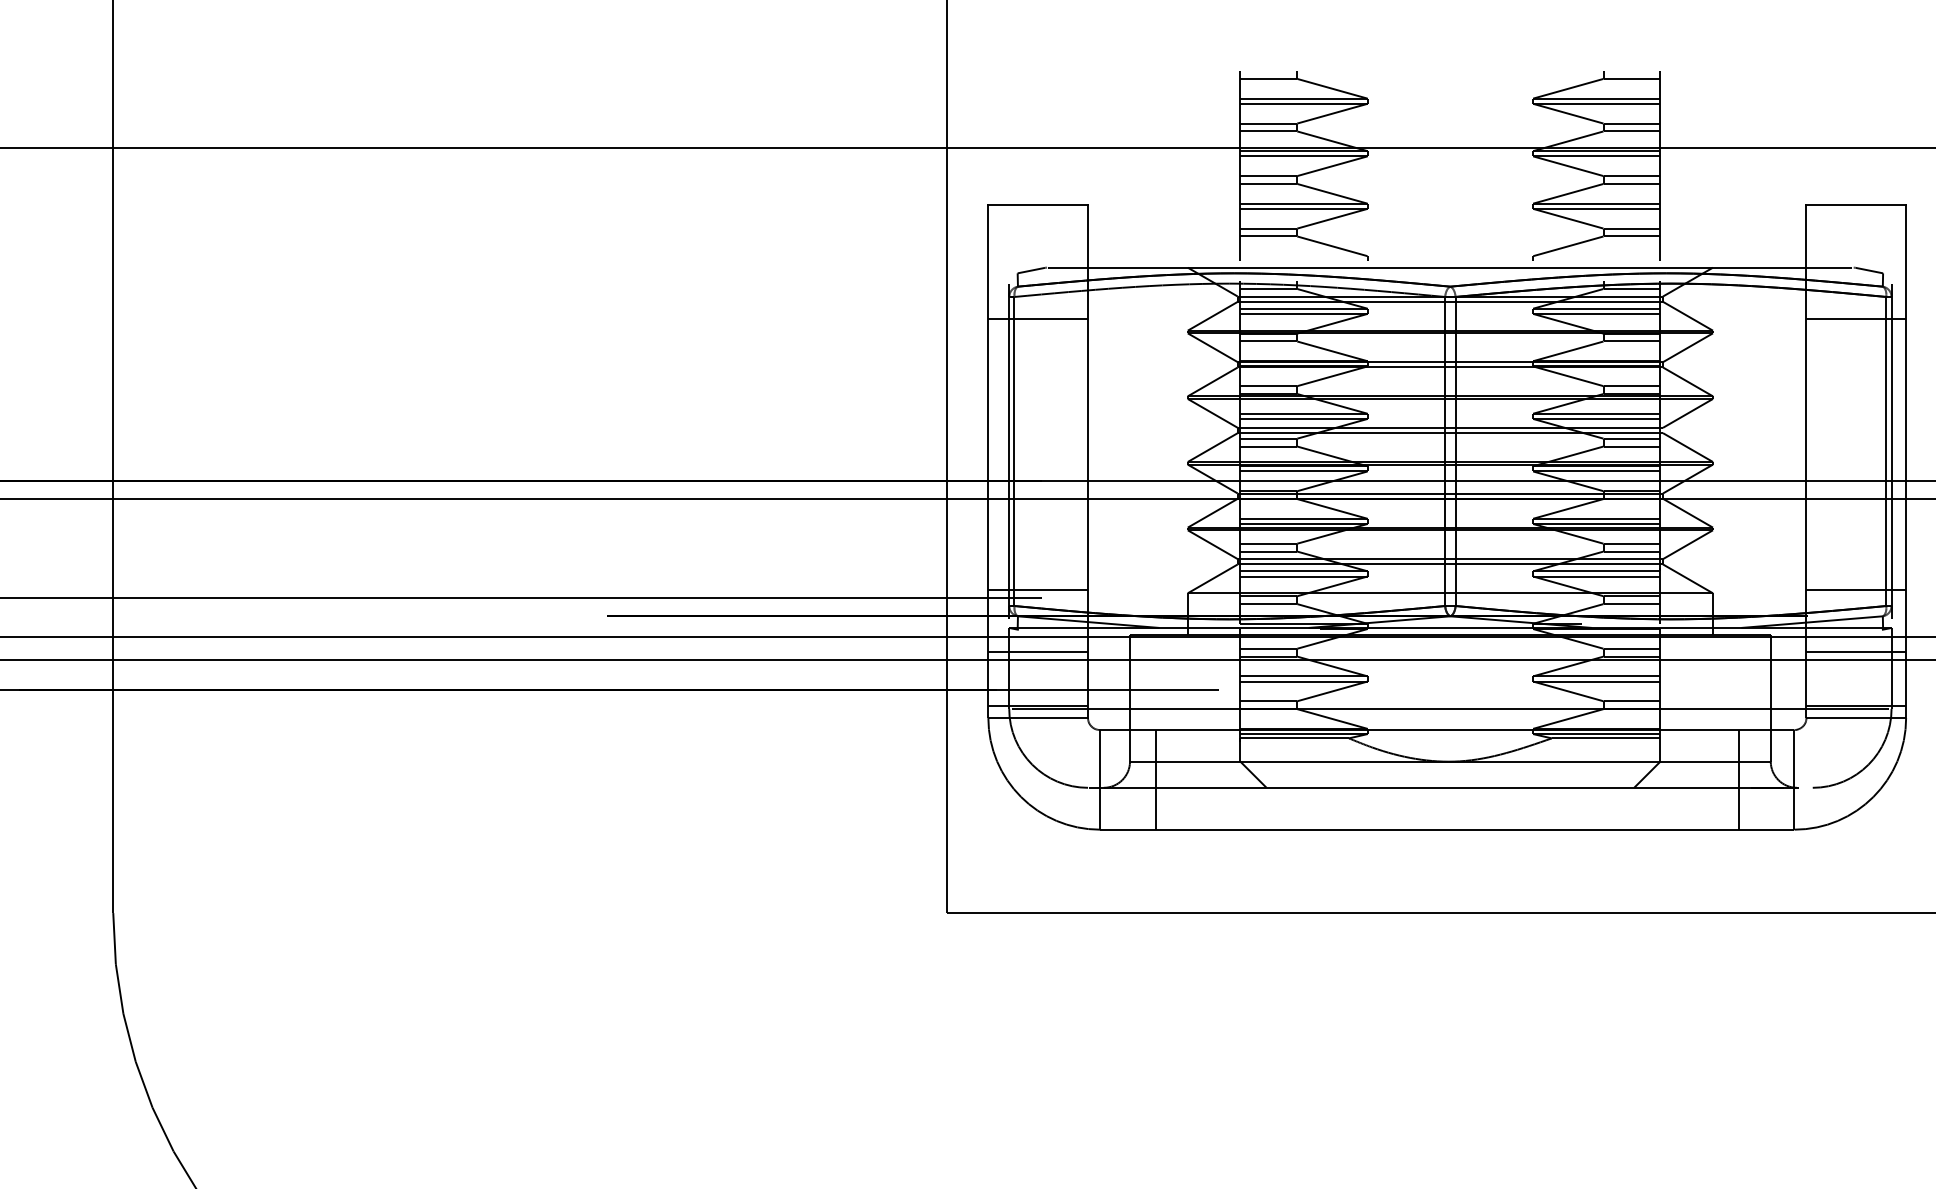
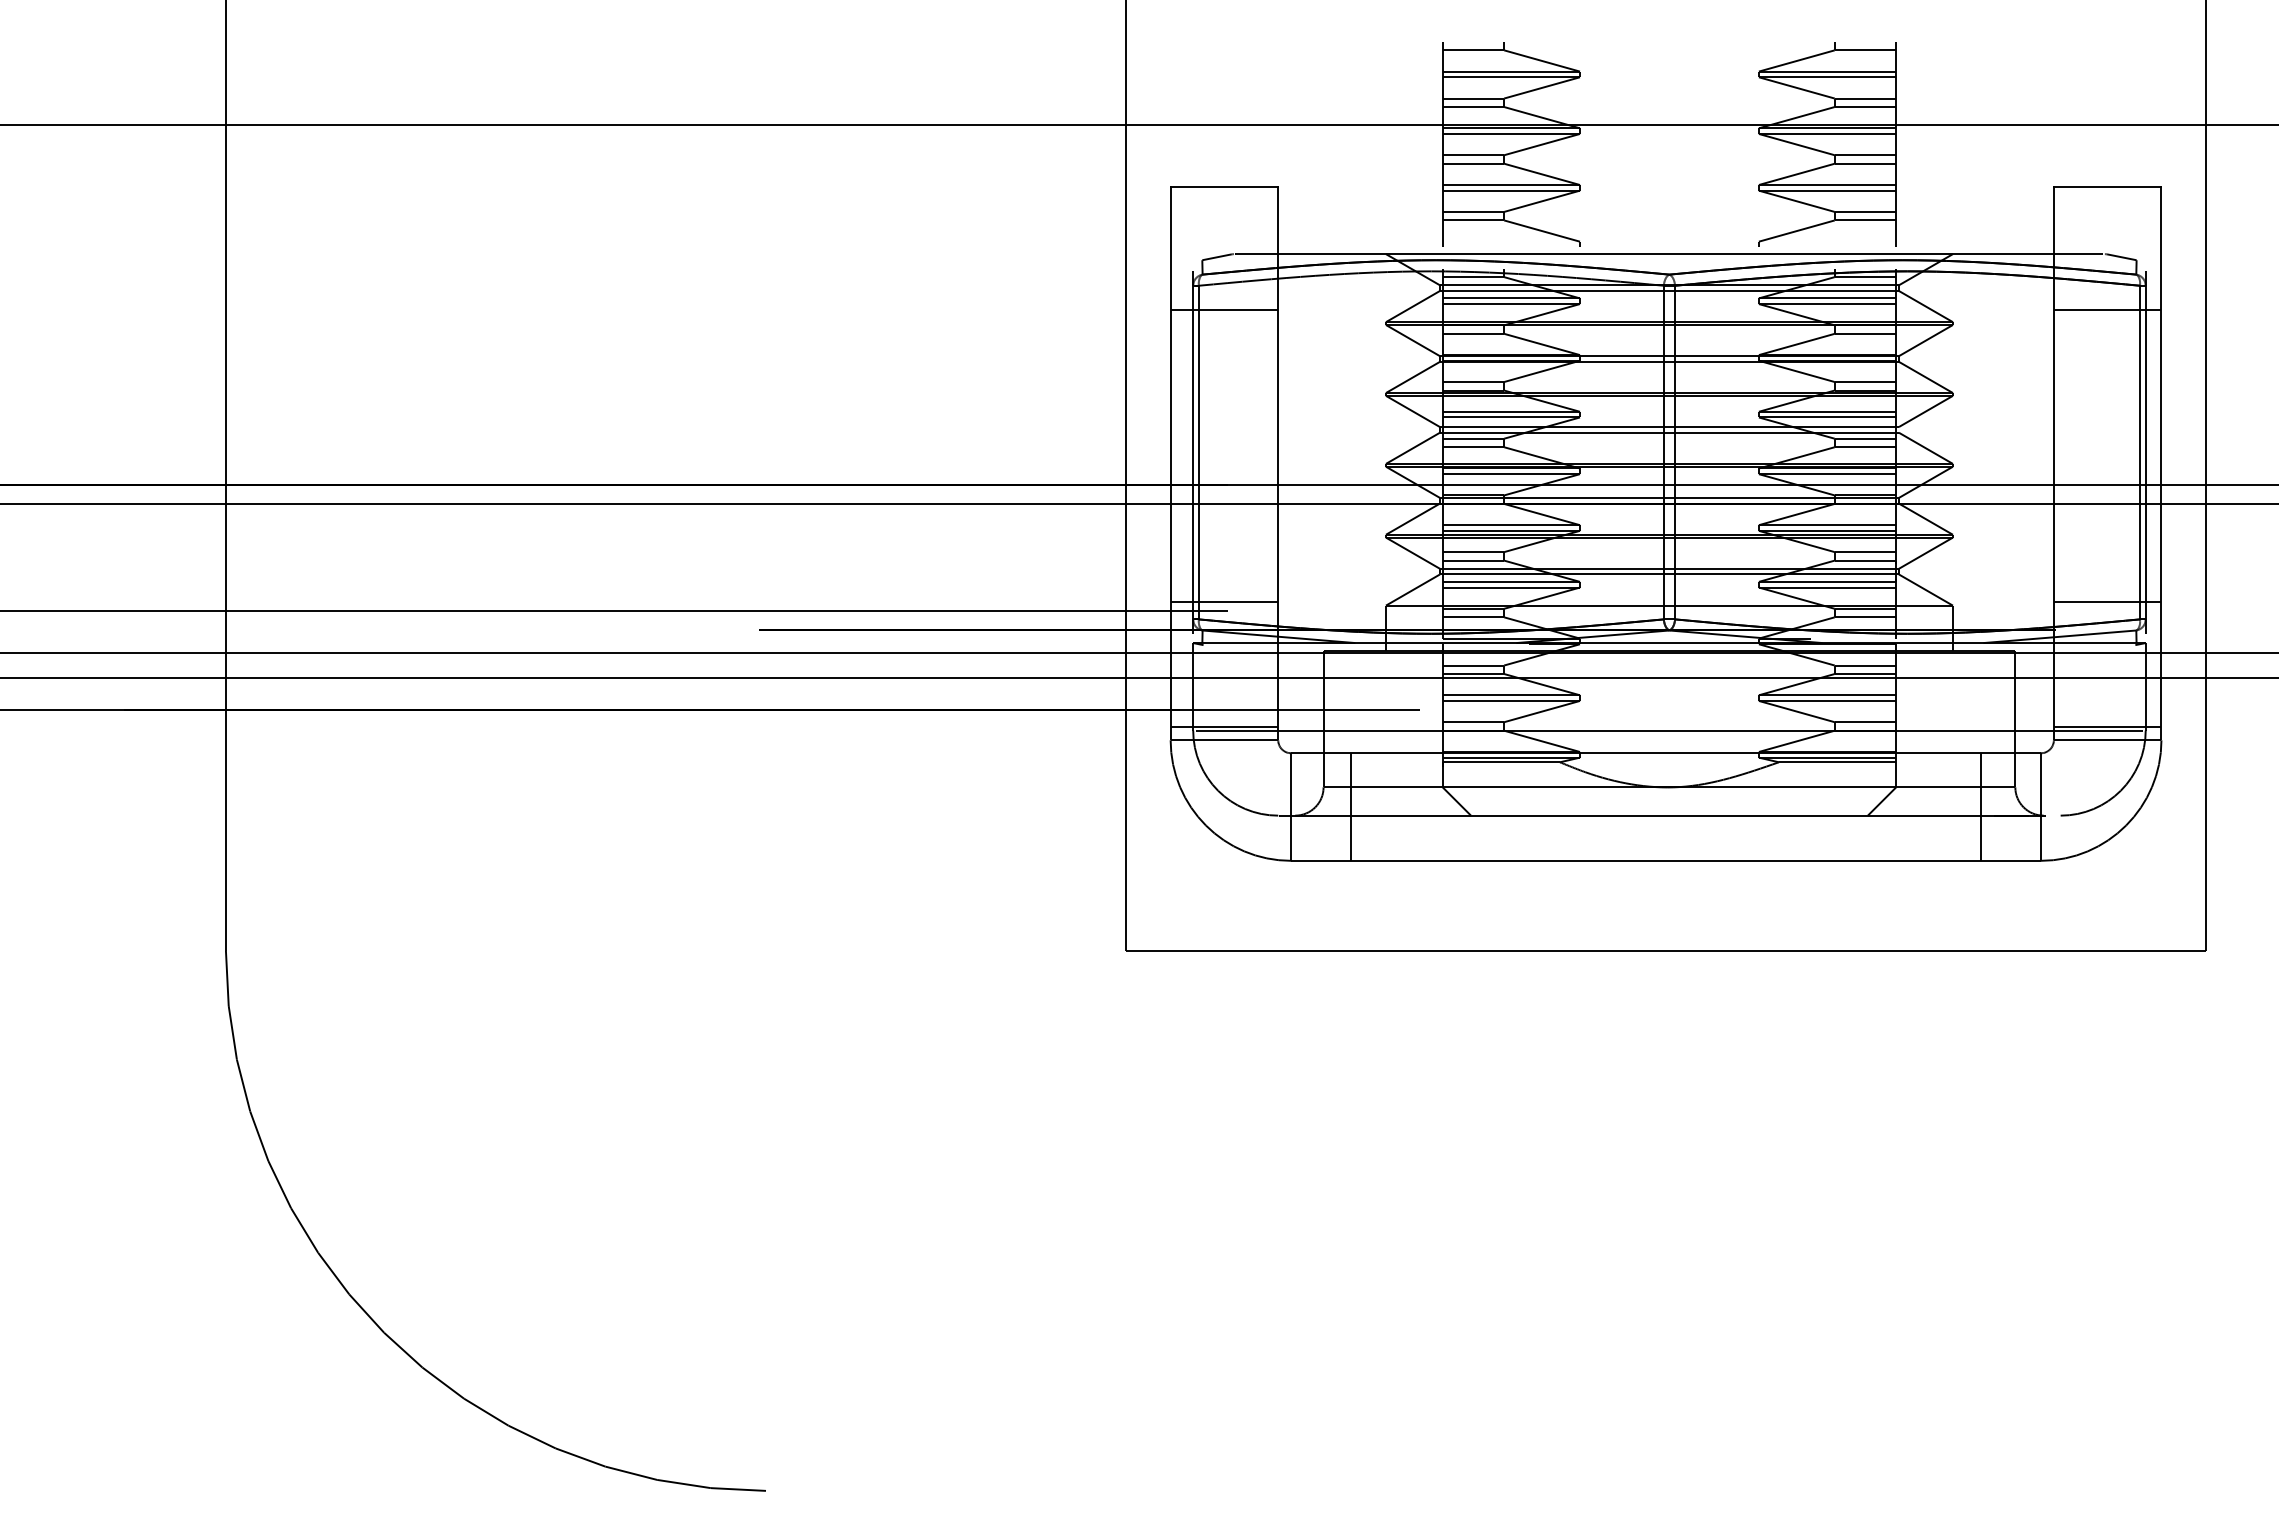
line: (1038, 652) -> (1224, 669), removed
line: (1856, 652) -> (2107, 669), removed

